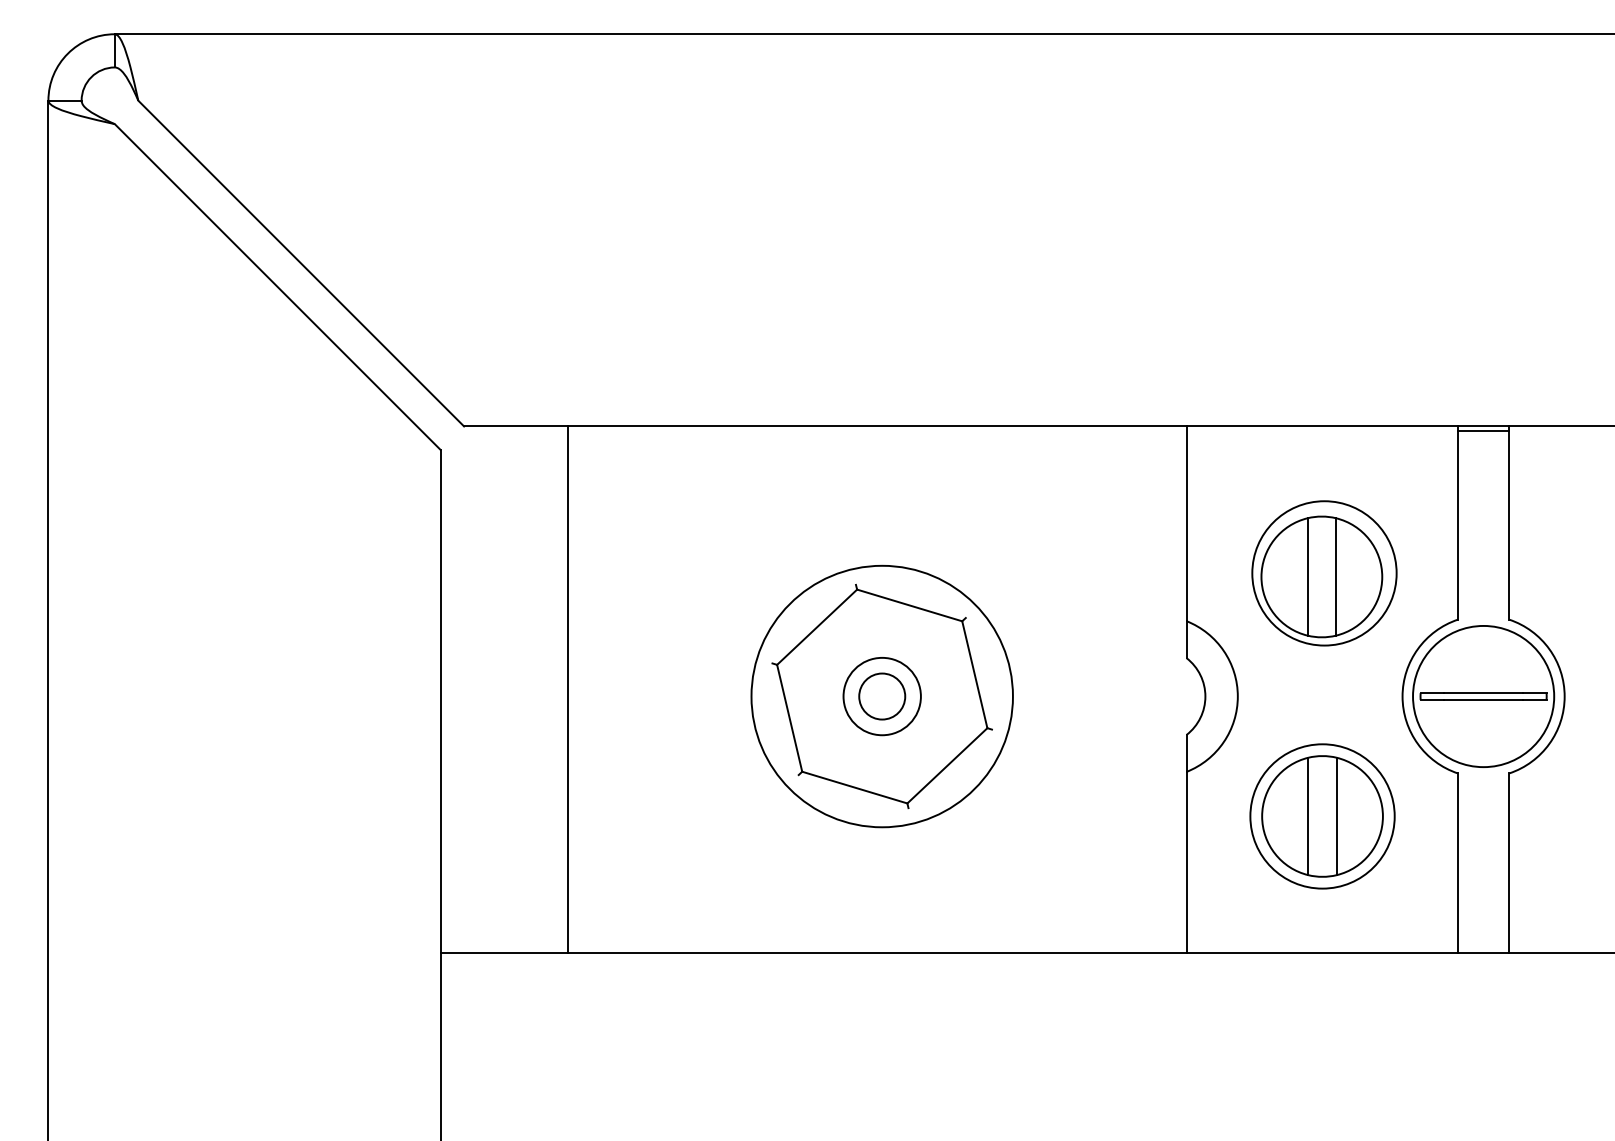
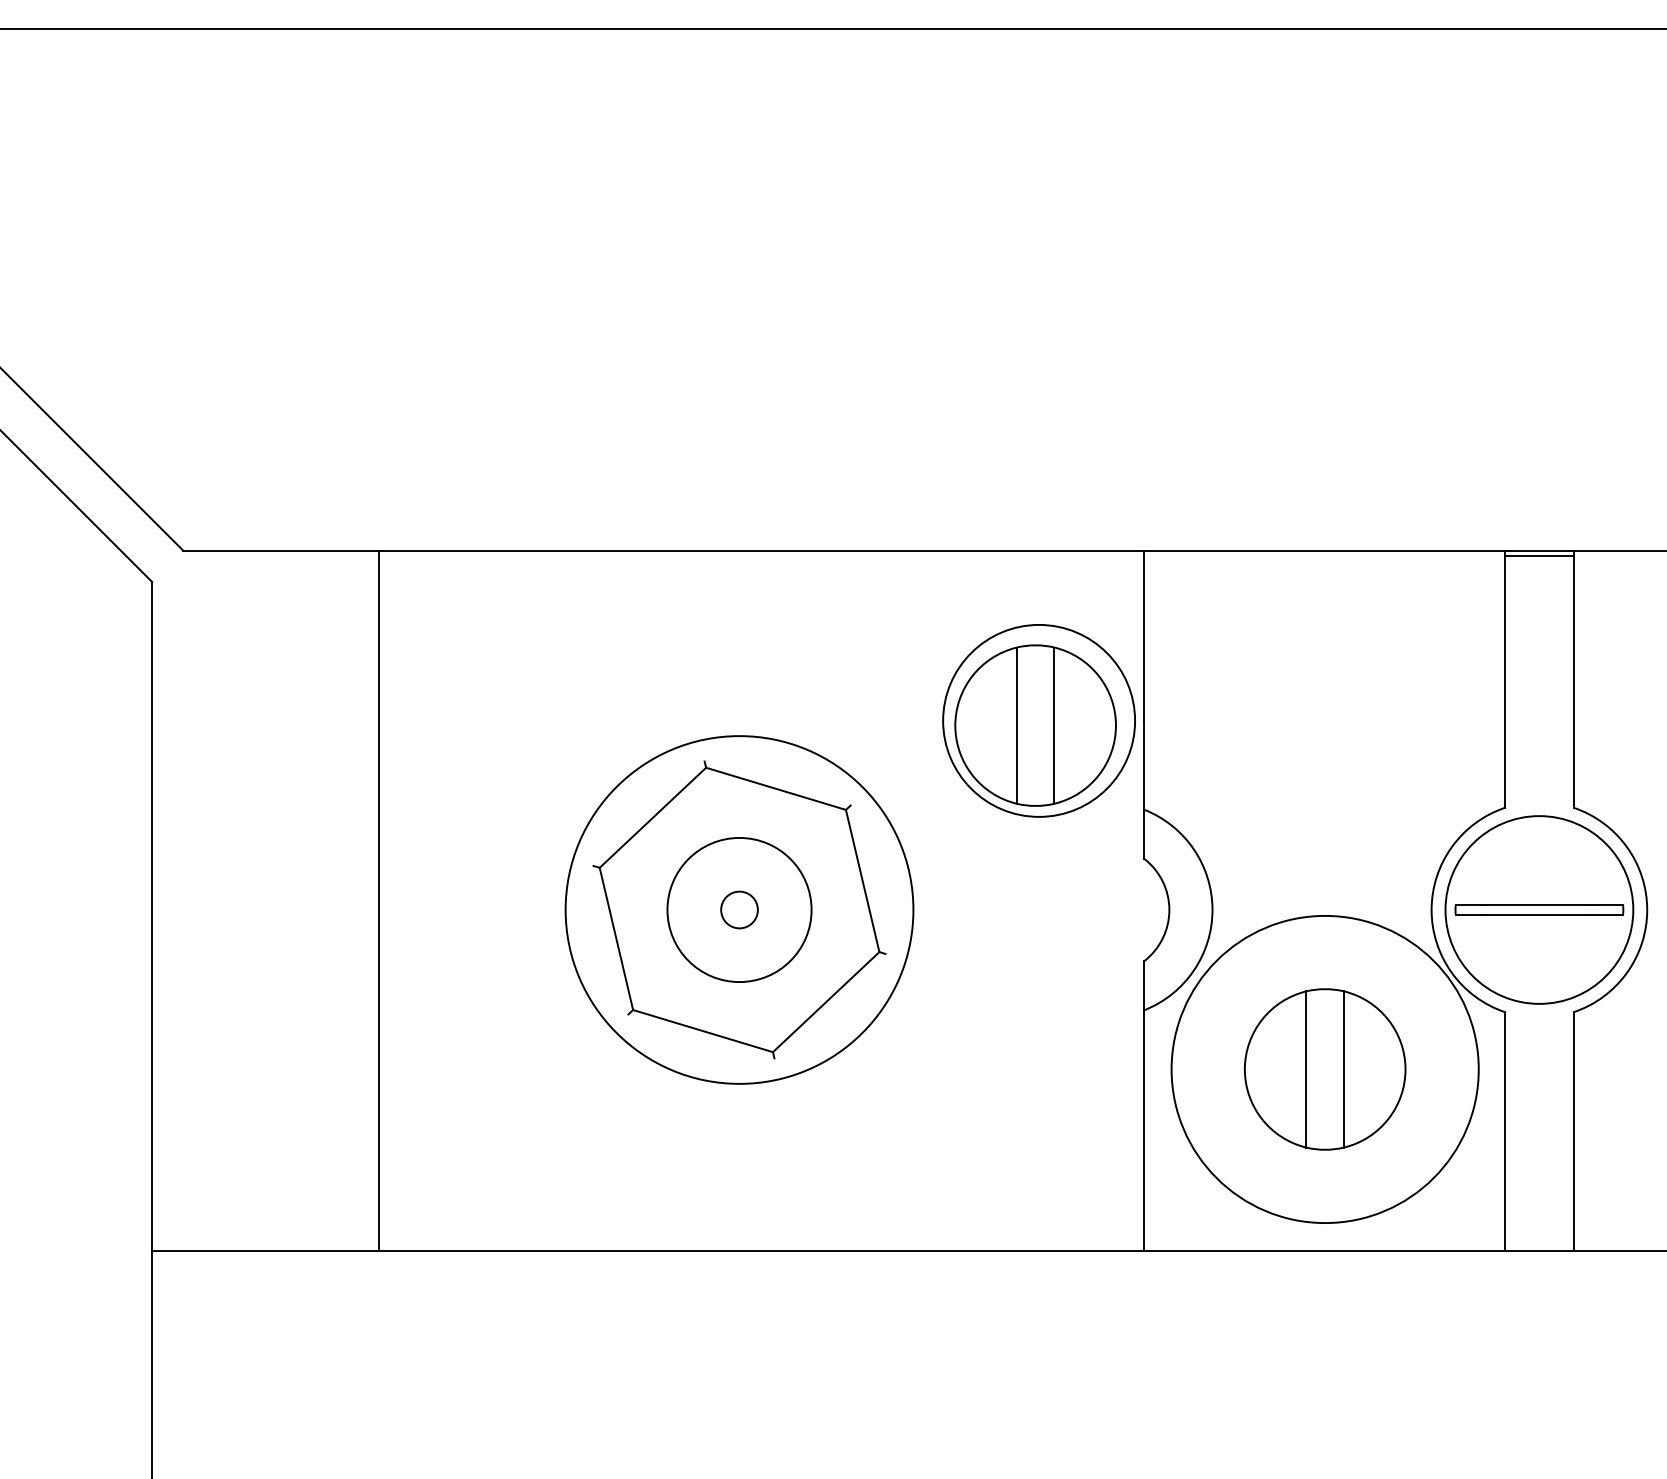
part: (1324, 573) -> (1039, 721), moved
line: (568, 689) -> (379, 900), moved
circle: (881, 696) -> (738, 909), size x1.4
circle: (882, 696) -> (739, 909), size x0.6
circle: (1322, 816) -> (1325, 1069), size x1.6

